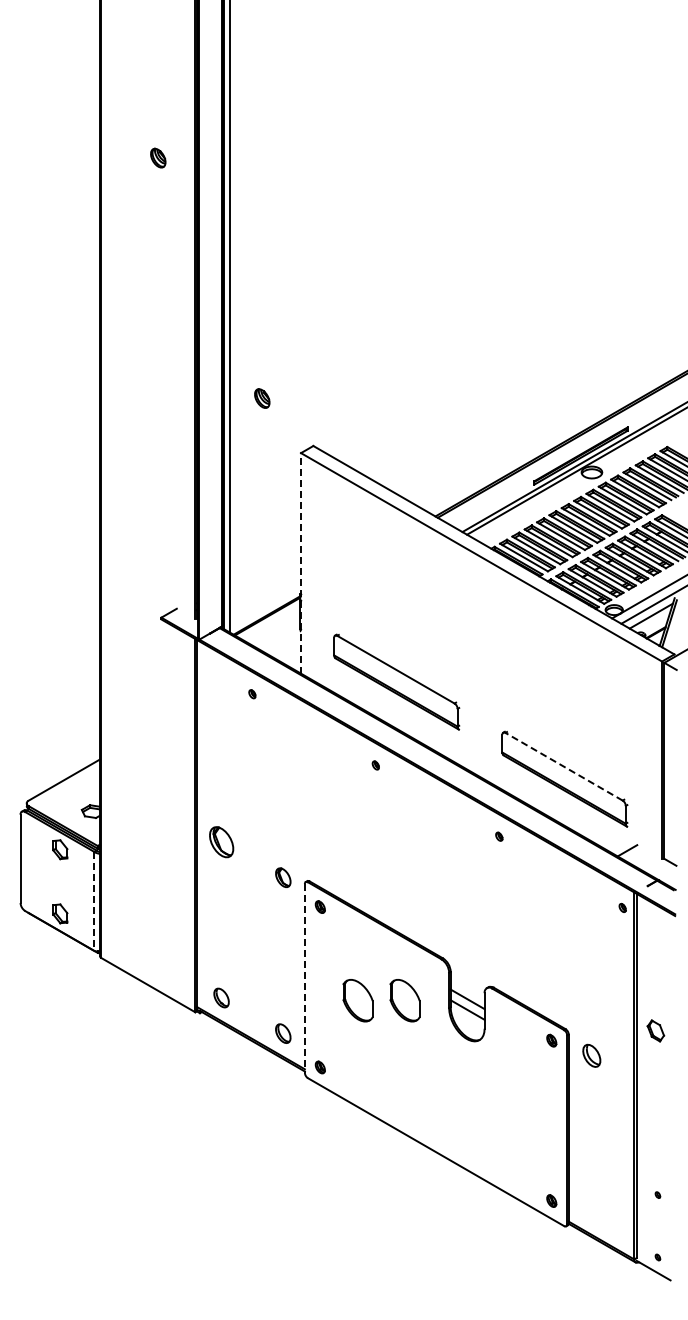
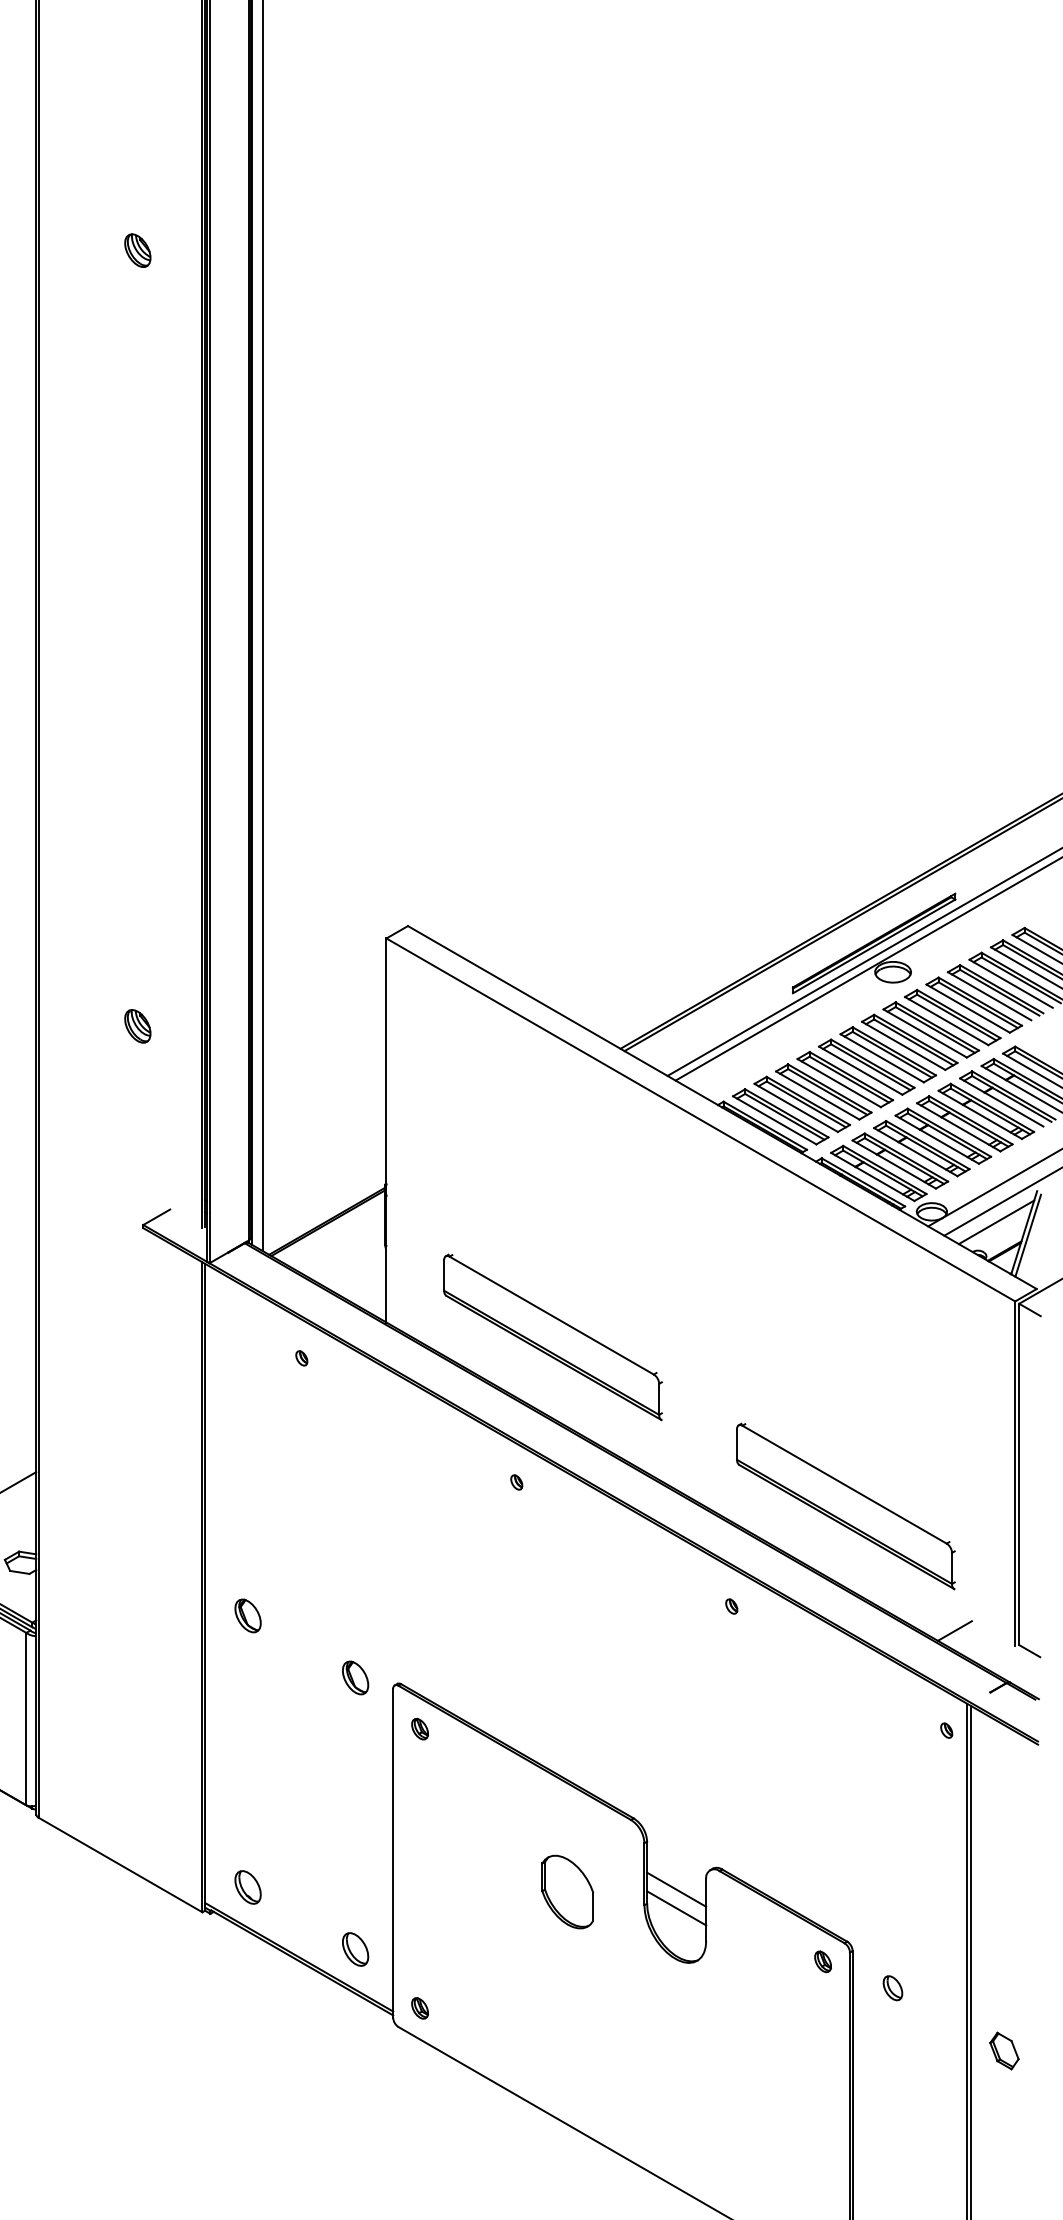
part: (158, 157) -> (138, 249), moved
part: (262, 398) -> (138, 1026), moved
line: (301, 562) -> (387, 1128), dashed -> solid
line: (564, 766) -> (845, 1484), dashed -> solid
part: (221, 841) -> (247, 1614), size x0.62
line: (94, 901) -> (26, 1719), dashed -> solid
line: (304, 978) -> (392, 1853), dashed -> solid
part: (357, 1000) -> (484, 1891), removed
part: (655, 1030) -> (1003, 2050), moved
part: (591, 1055) -> (892, 1987), size x0.62

